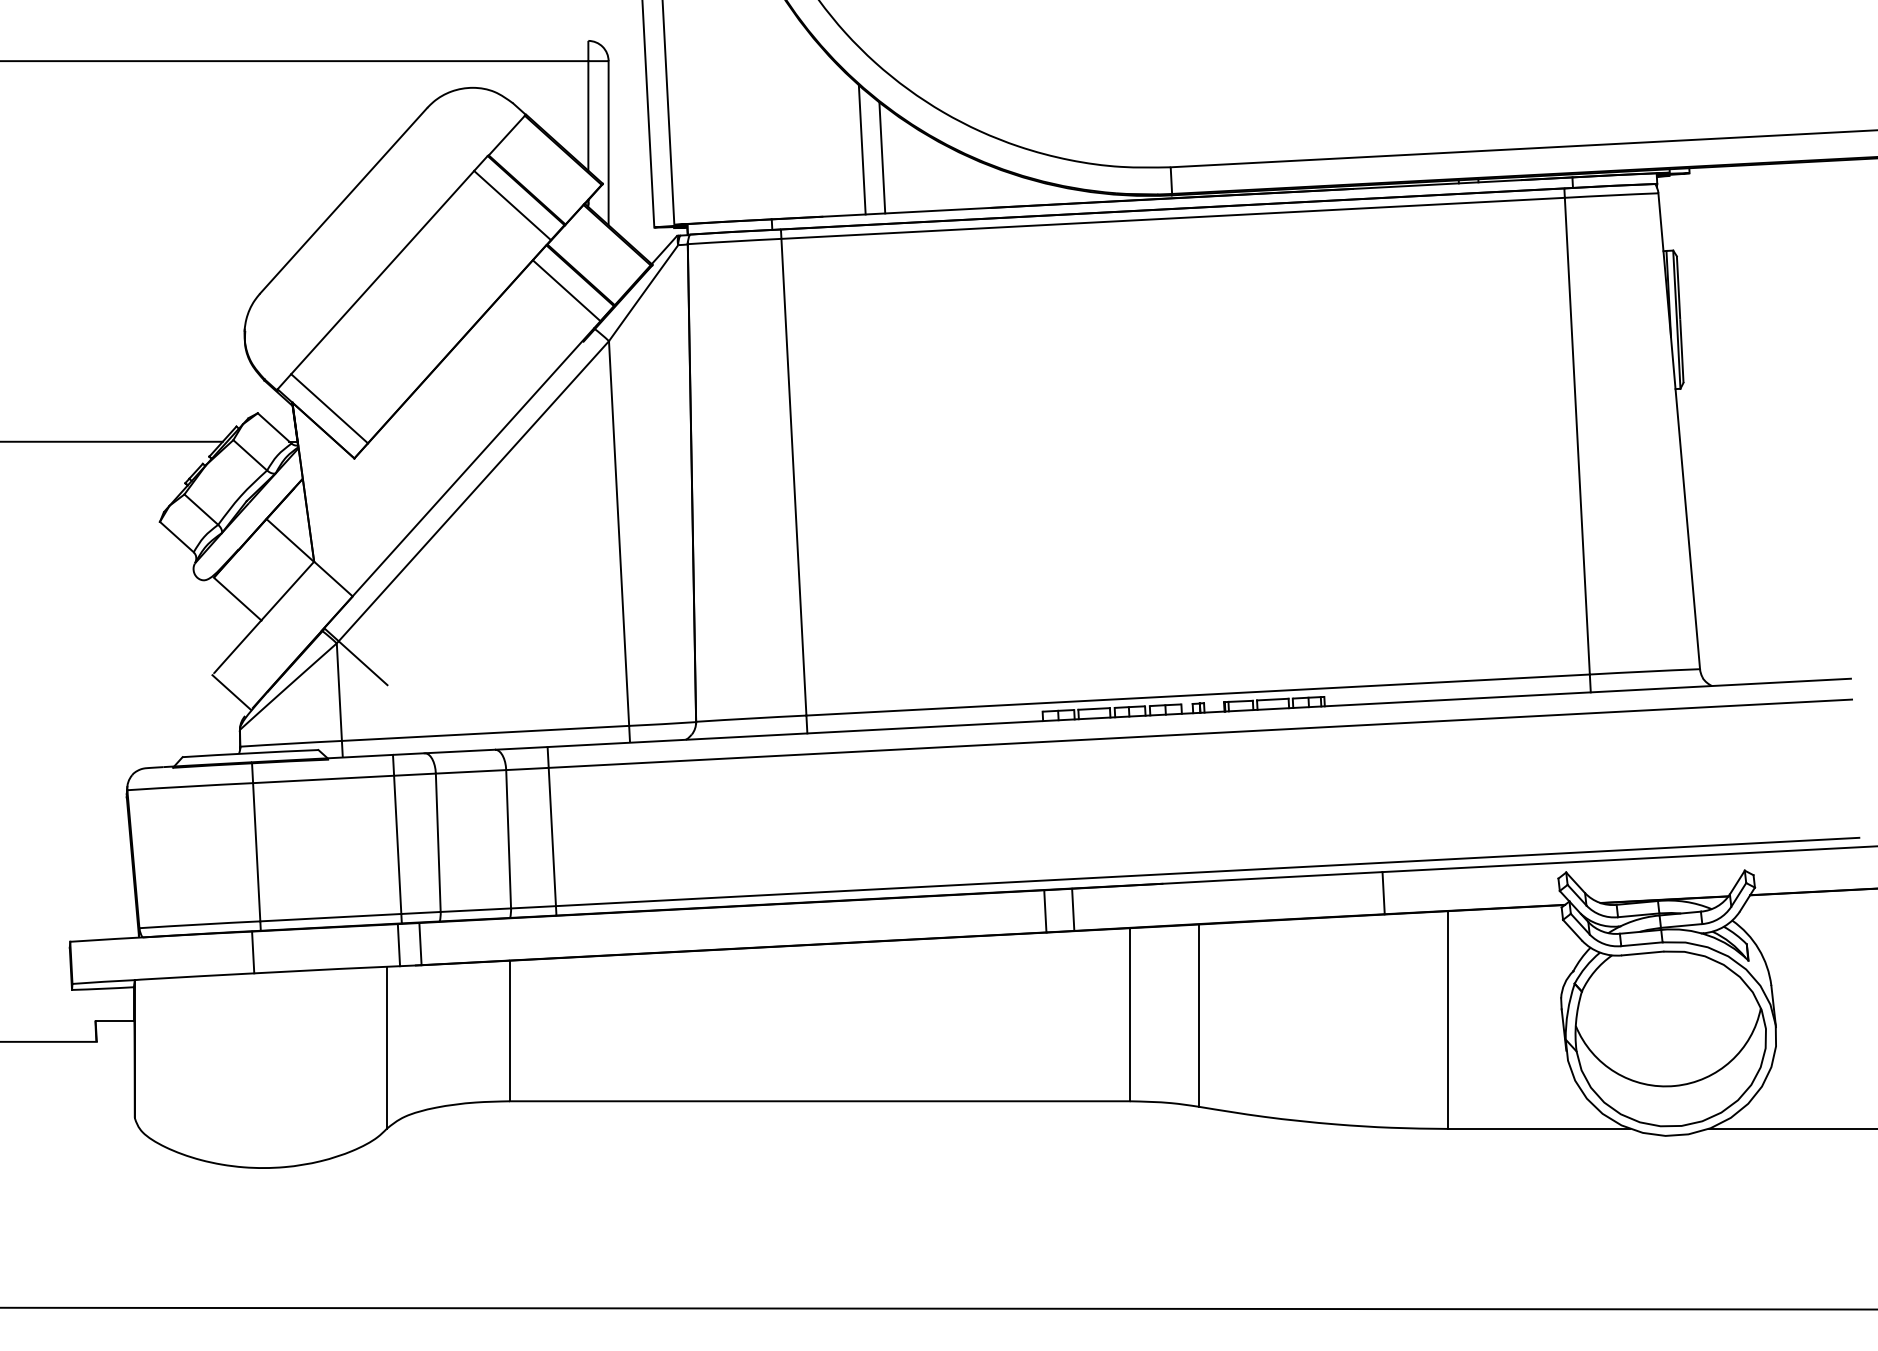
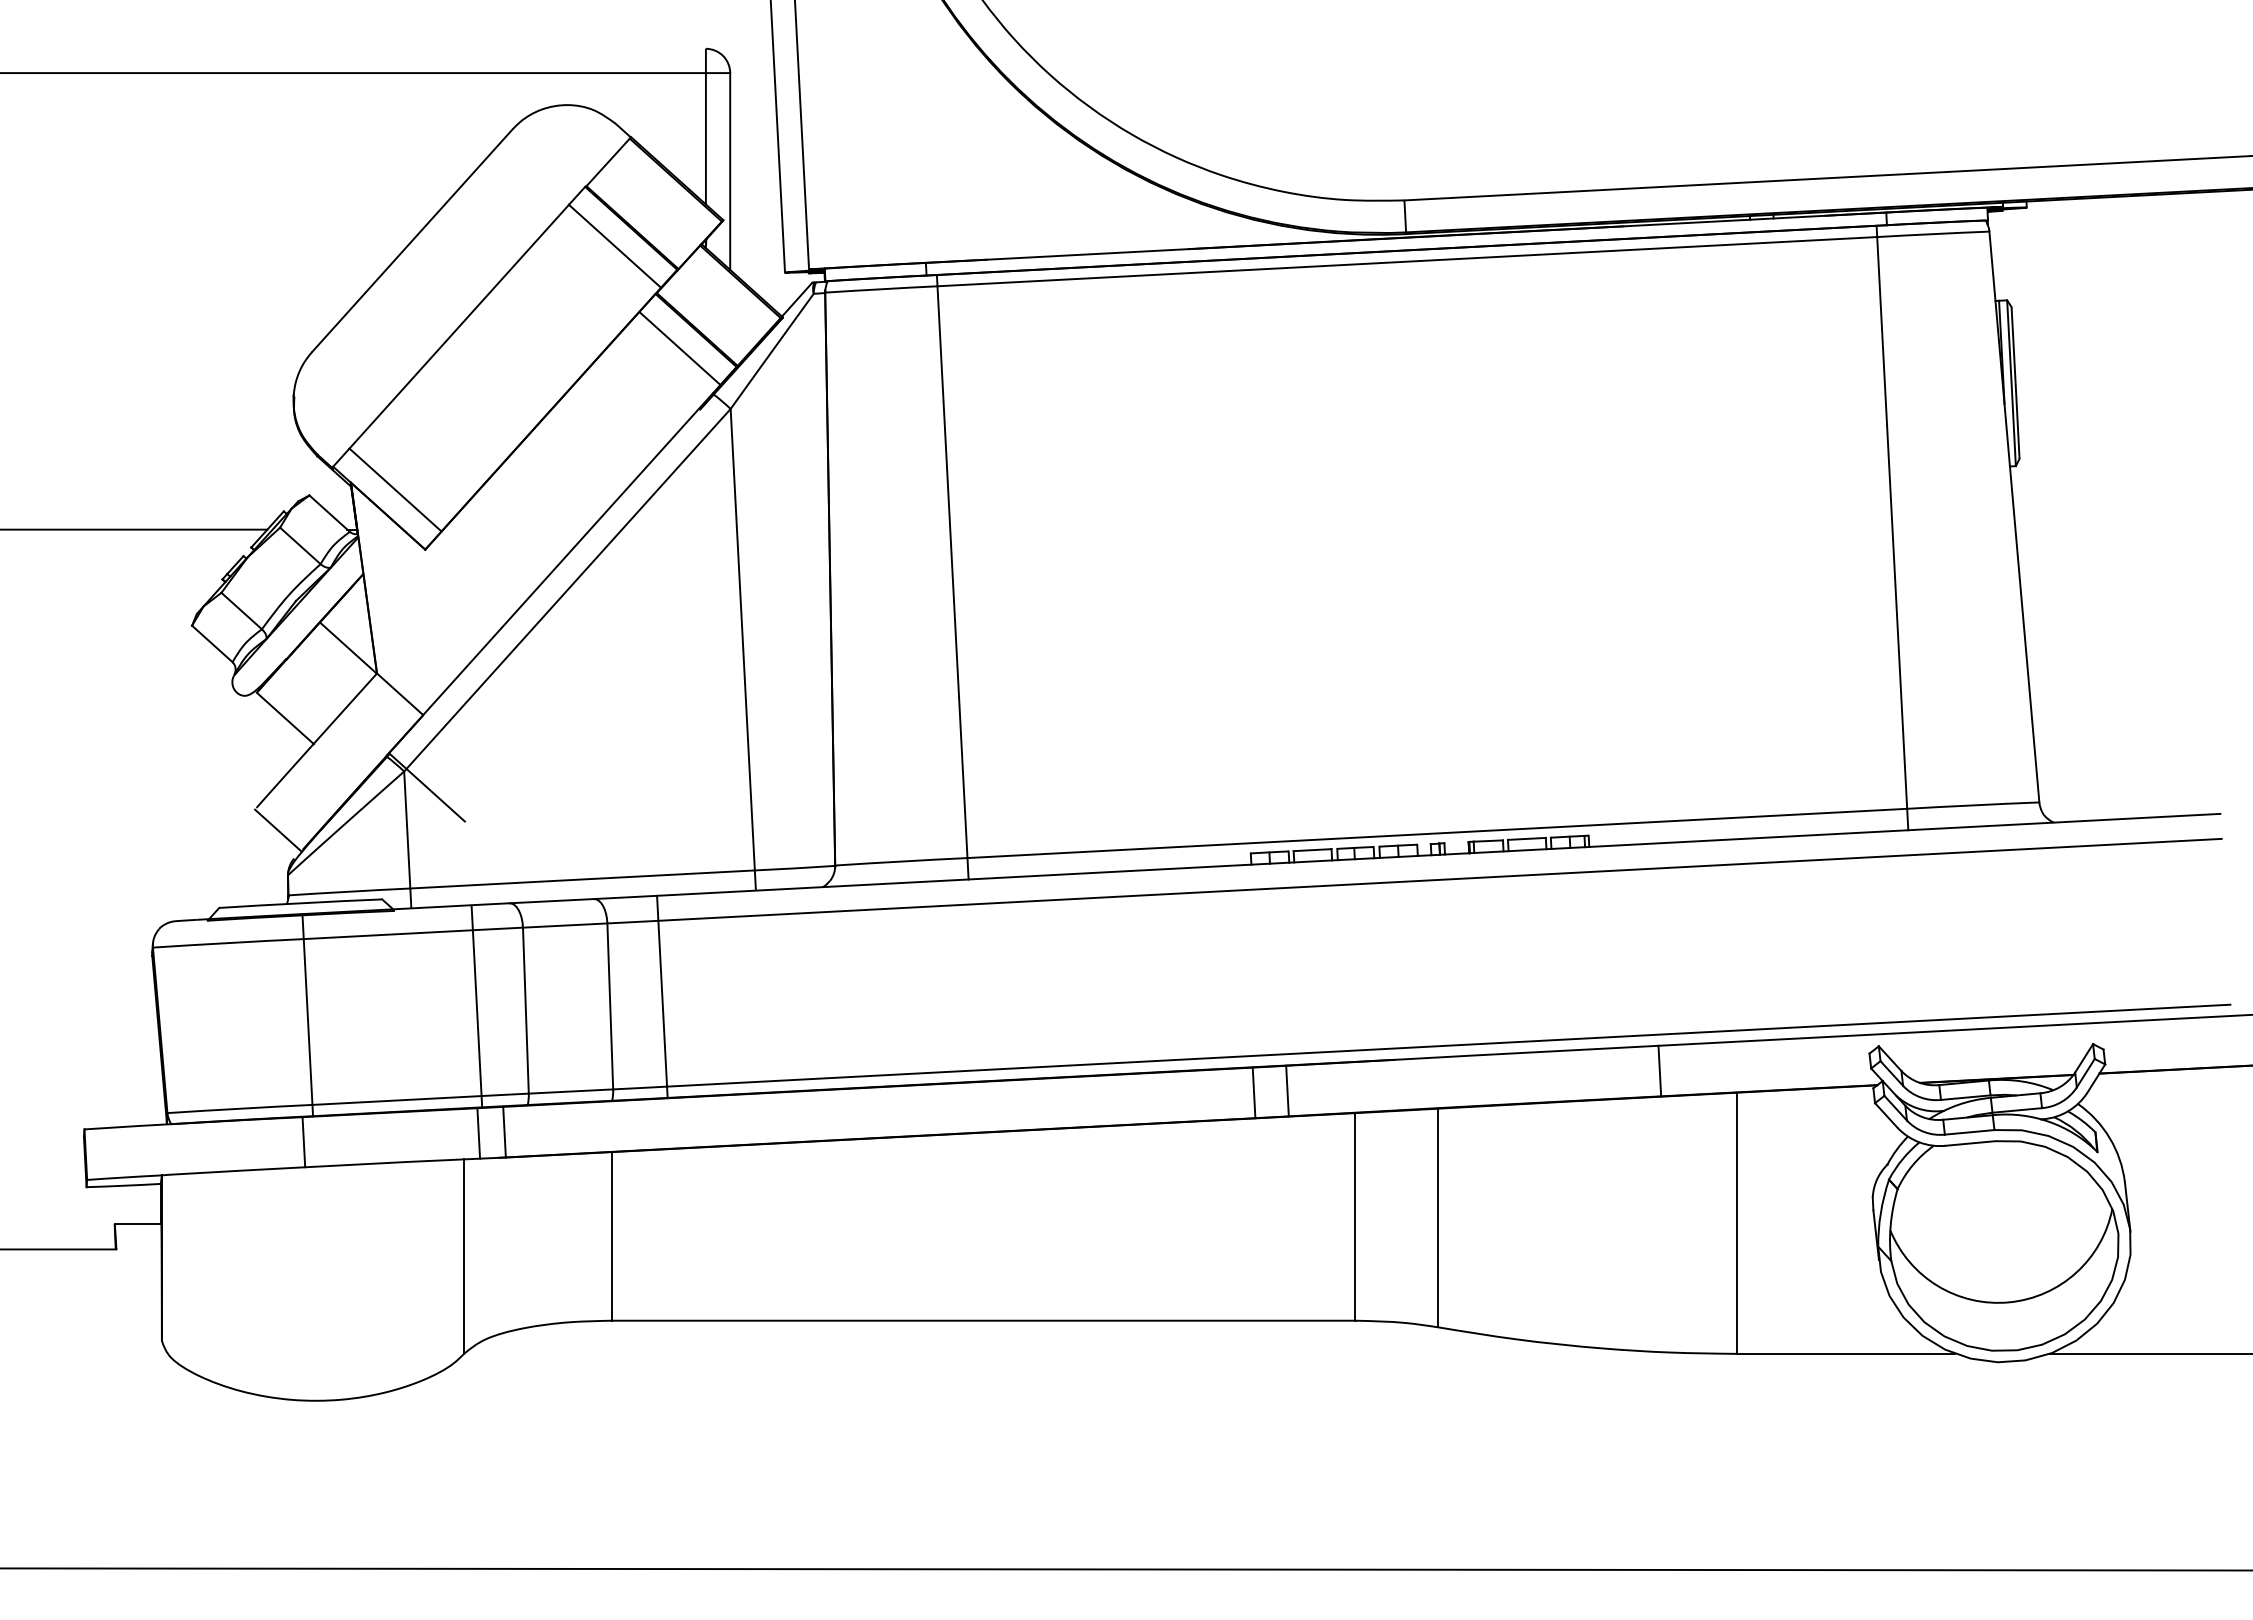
line: (862, 149) -> (1034, 179), removed
line: (882, 157) -> (1058, 188), removed

